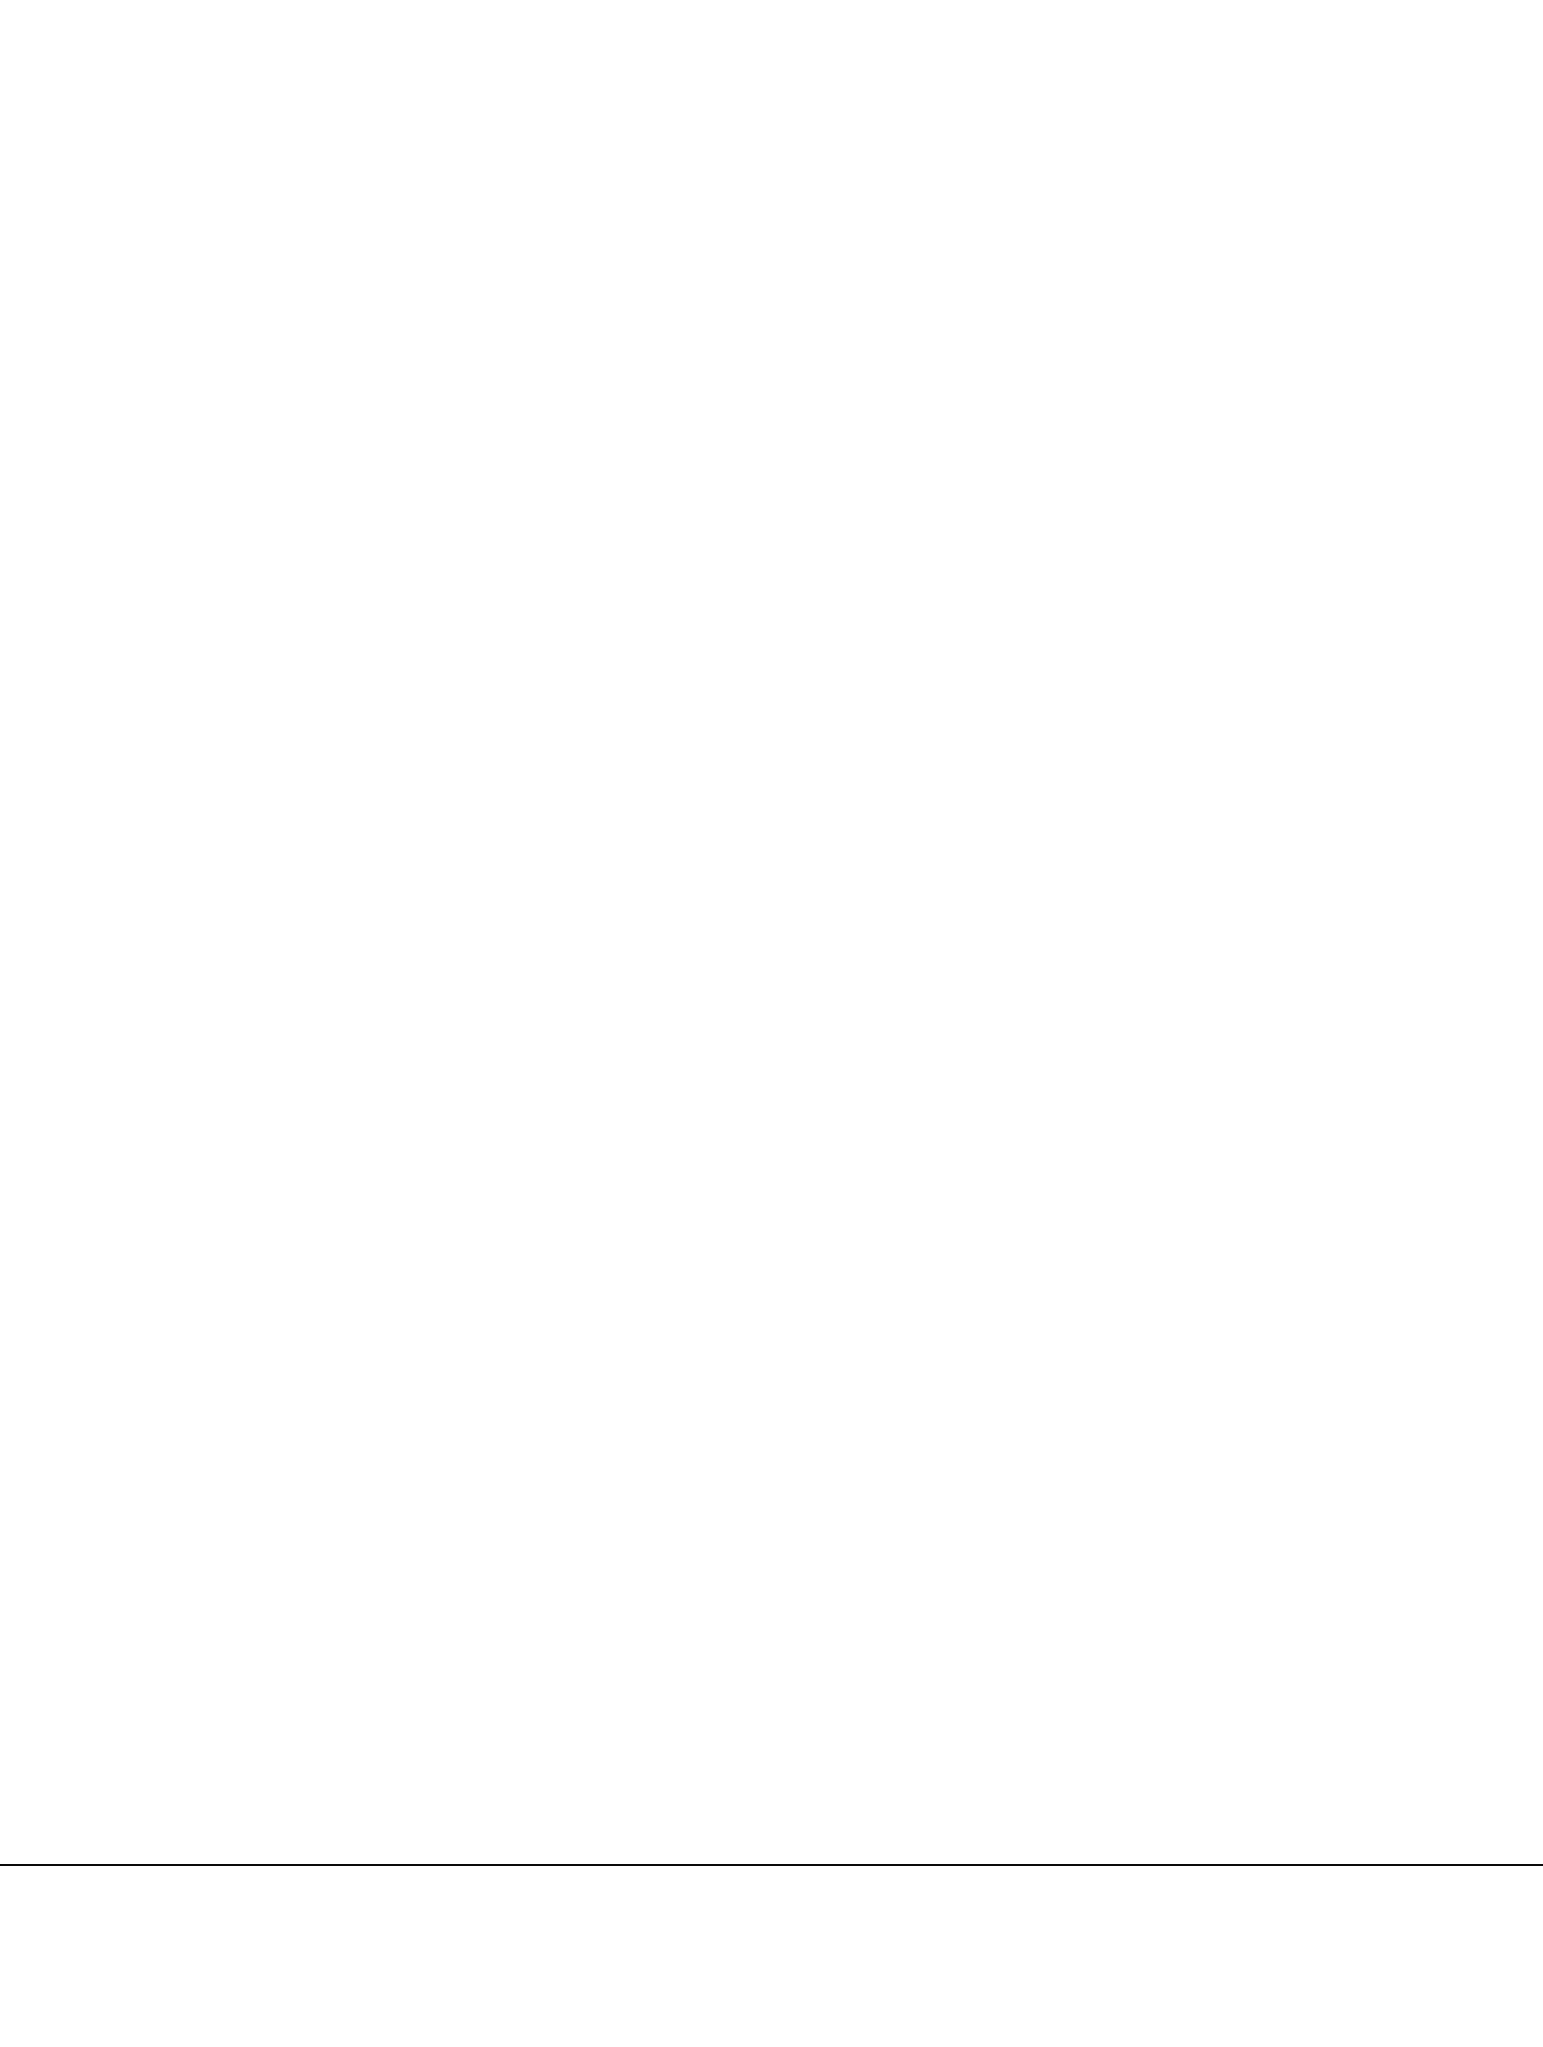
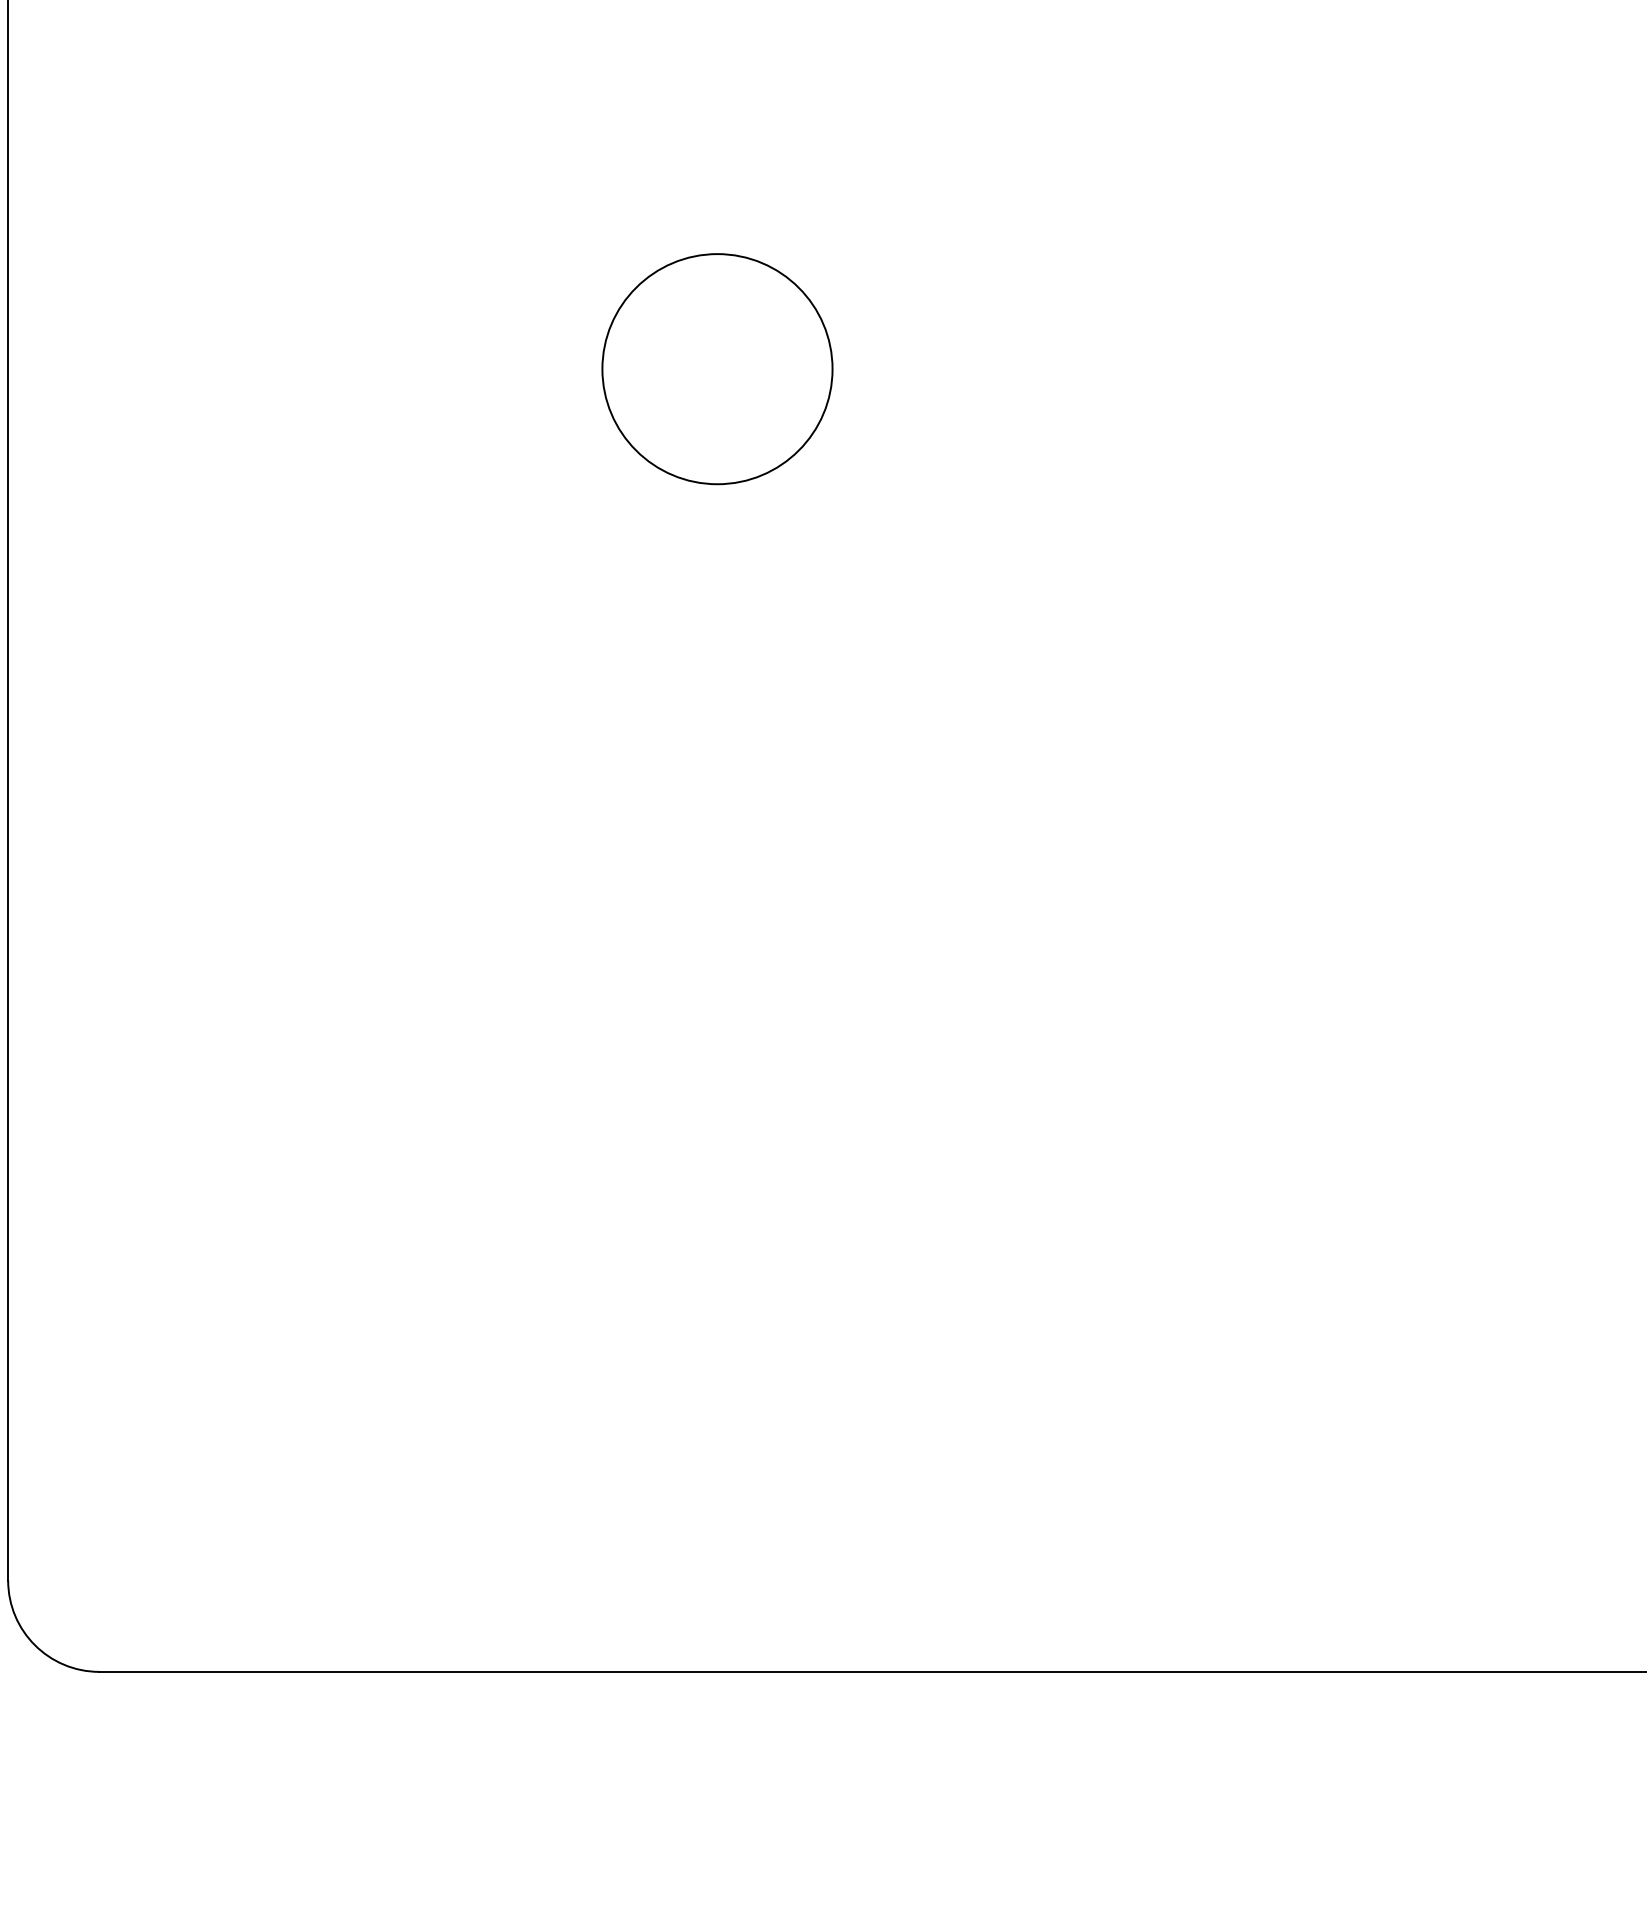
circle: (513, 348) -> (717, 369), added

